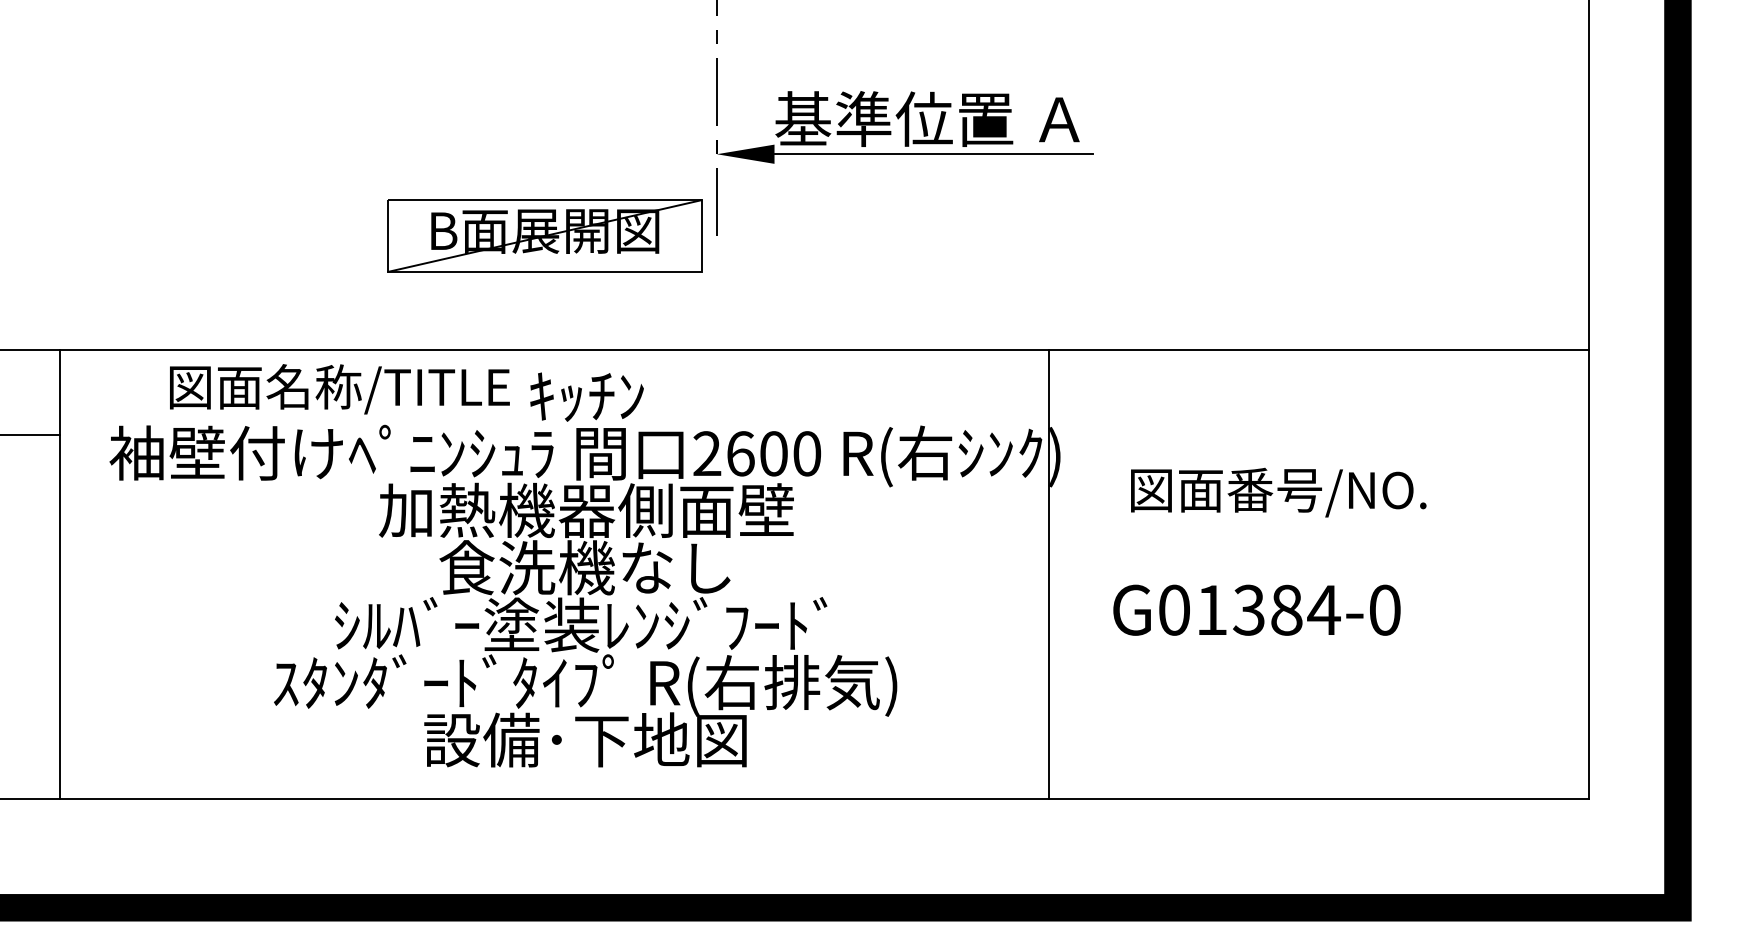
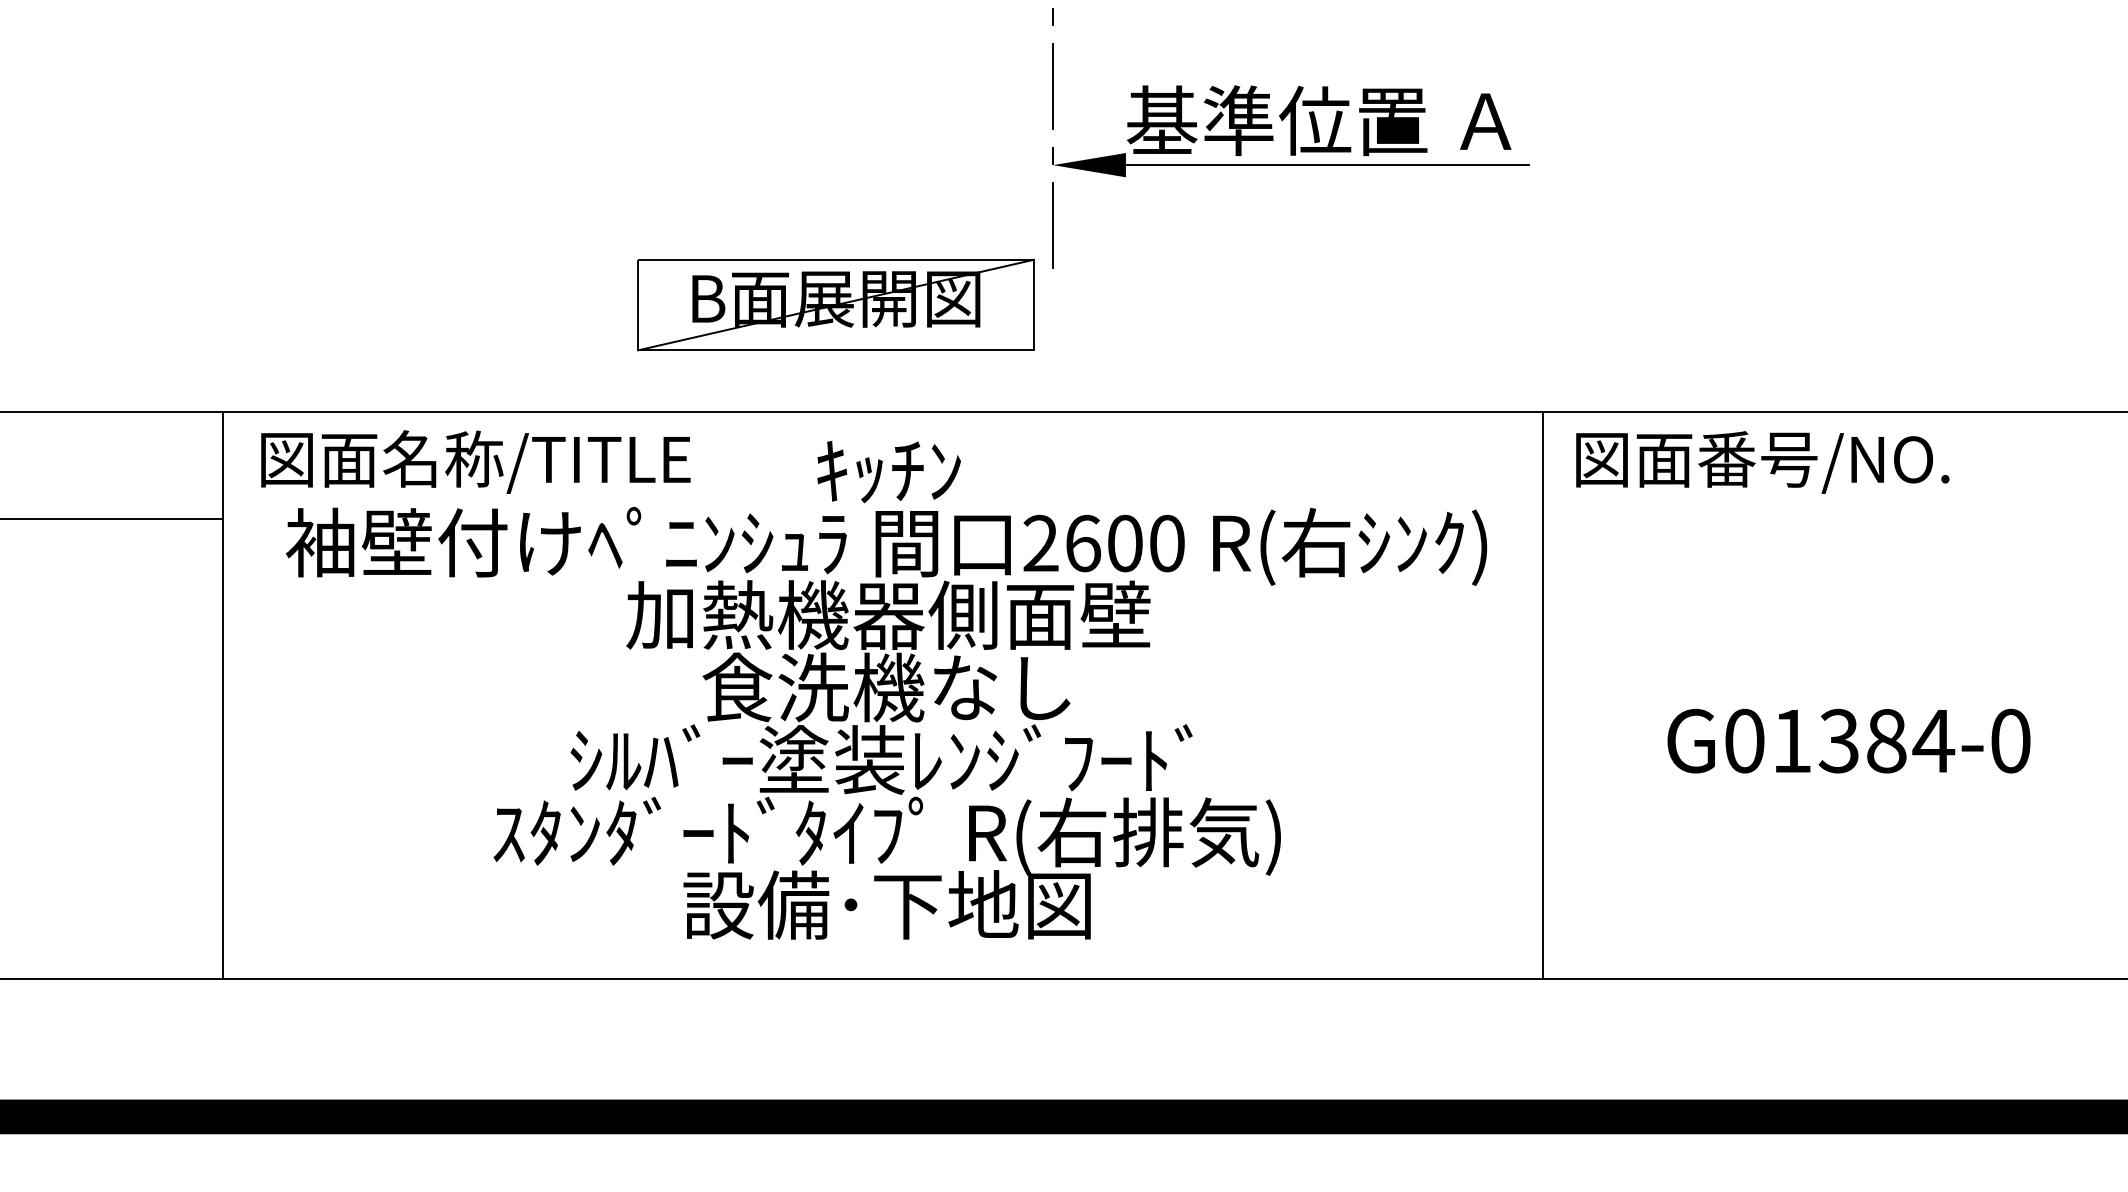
part: (544, 235) -> (835, 304), moved
text: (339, 389) -> (475, 462), moved
text: (1278, 492) -> (1762, 462), moved
line: (1048, 573) -> (1542, 694), moved
text: (1256, 609) -> (1848, 740), moved

